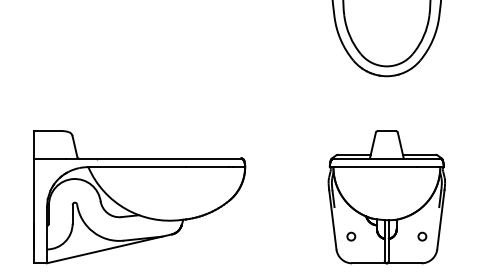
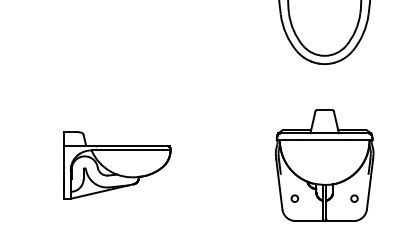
part: (139, 197) -> (117, 165), size x0.6

